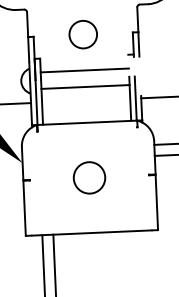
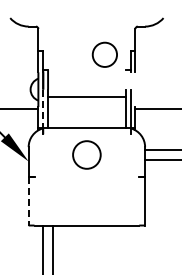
circle: (82, 34) -> (104, 54), moved
line: (84, 70) -> (86, 82), removed
line: (36, 103) -> (43, 109), solid -> dashed
circle: (89, 177) -> (86, 154), moved
line: (24, 208) -> (28, 201), solid -> dashed

